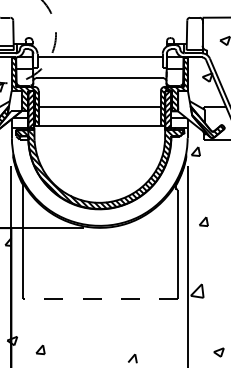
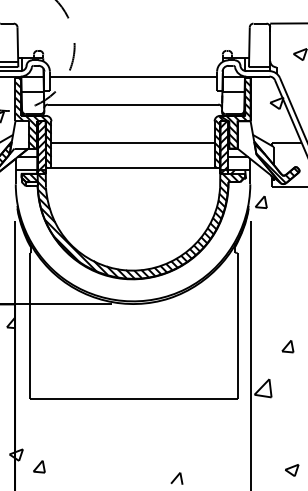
part: (203, 221) -> (287, 346), moved
line: (100, 298) -> (133, 398), dashed -> solid
part: (40, 349) -> (39, 466), moved

